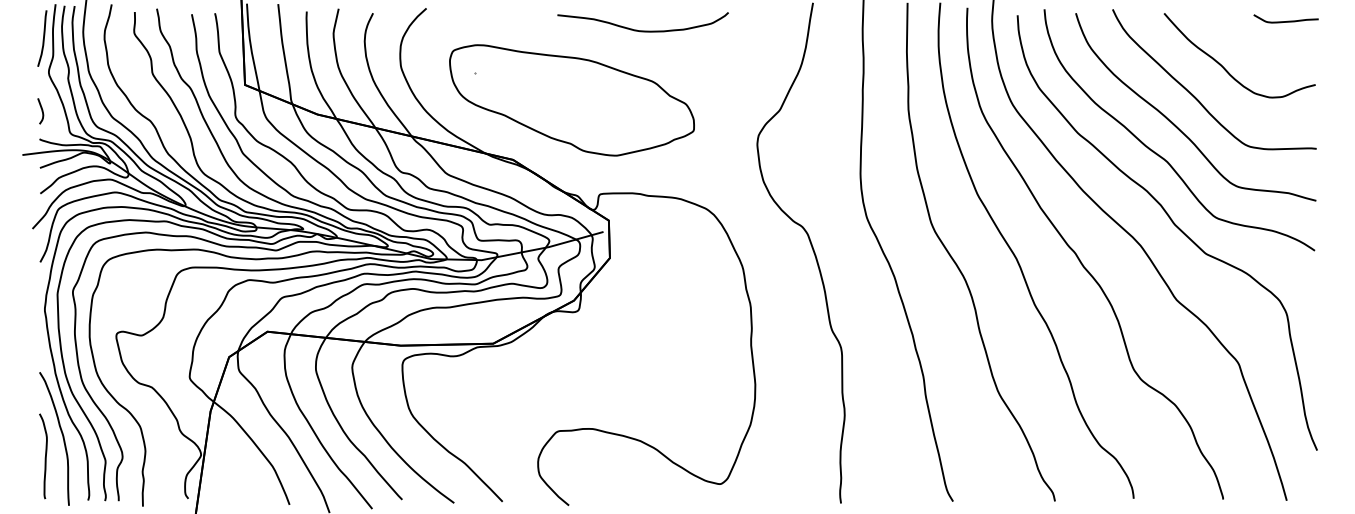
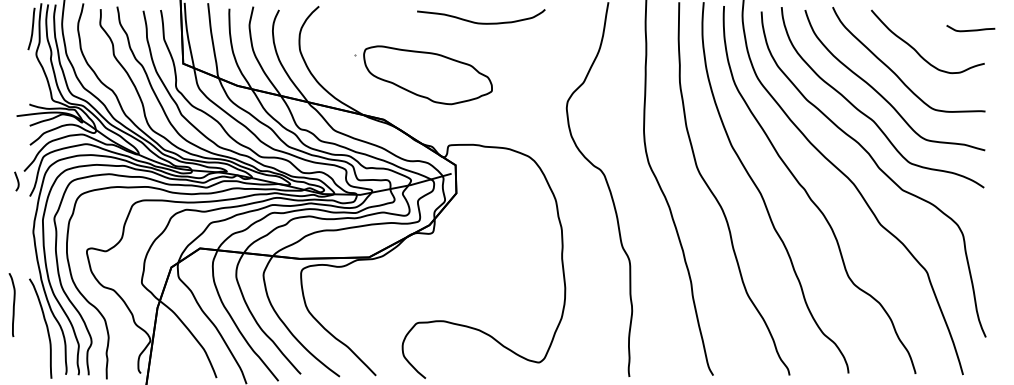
curve: (1287, 20) -> (971, 29), moved
part: (571, 100) -> (427, 75), size x0.7
curve: (41, 111) -> (17, 181), moved
curve: (44, 457) -> (12, 305), moved

